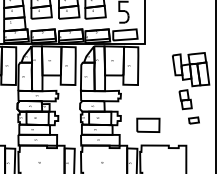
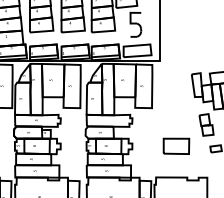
part: (148, 124) -> (176, 145), moved

